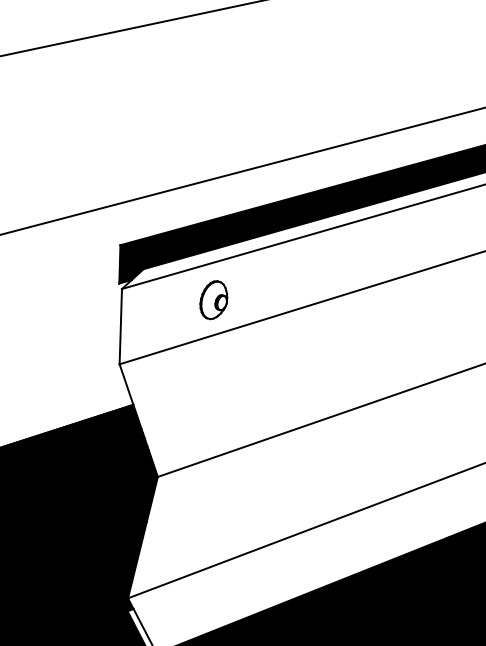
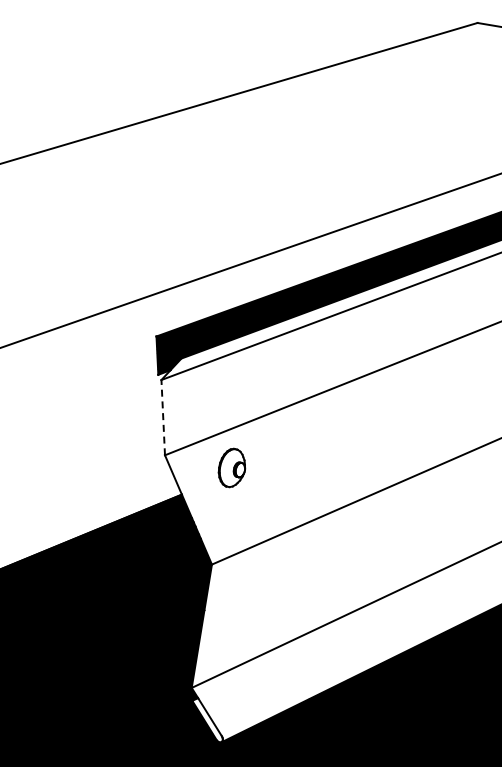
part: (213, 299) -> (231, 467), moved
line: (121, 326) -> (163, 417), solid -> dashed

